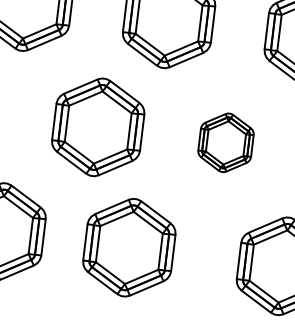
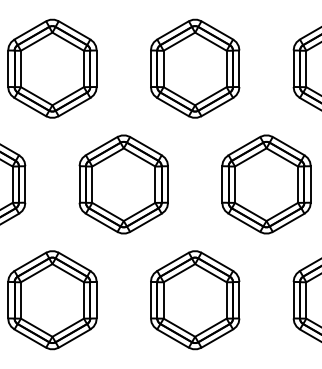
part: (97, 127) -> (123, 184), moved
part: (226, 142) -> (266, 184), size x1.67
part: (129, 248) -> (195, 300), moved

